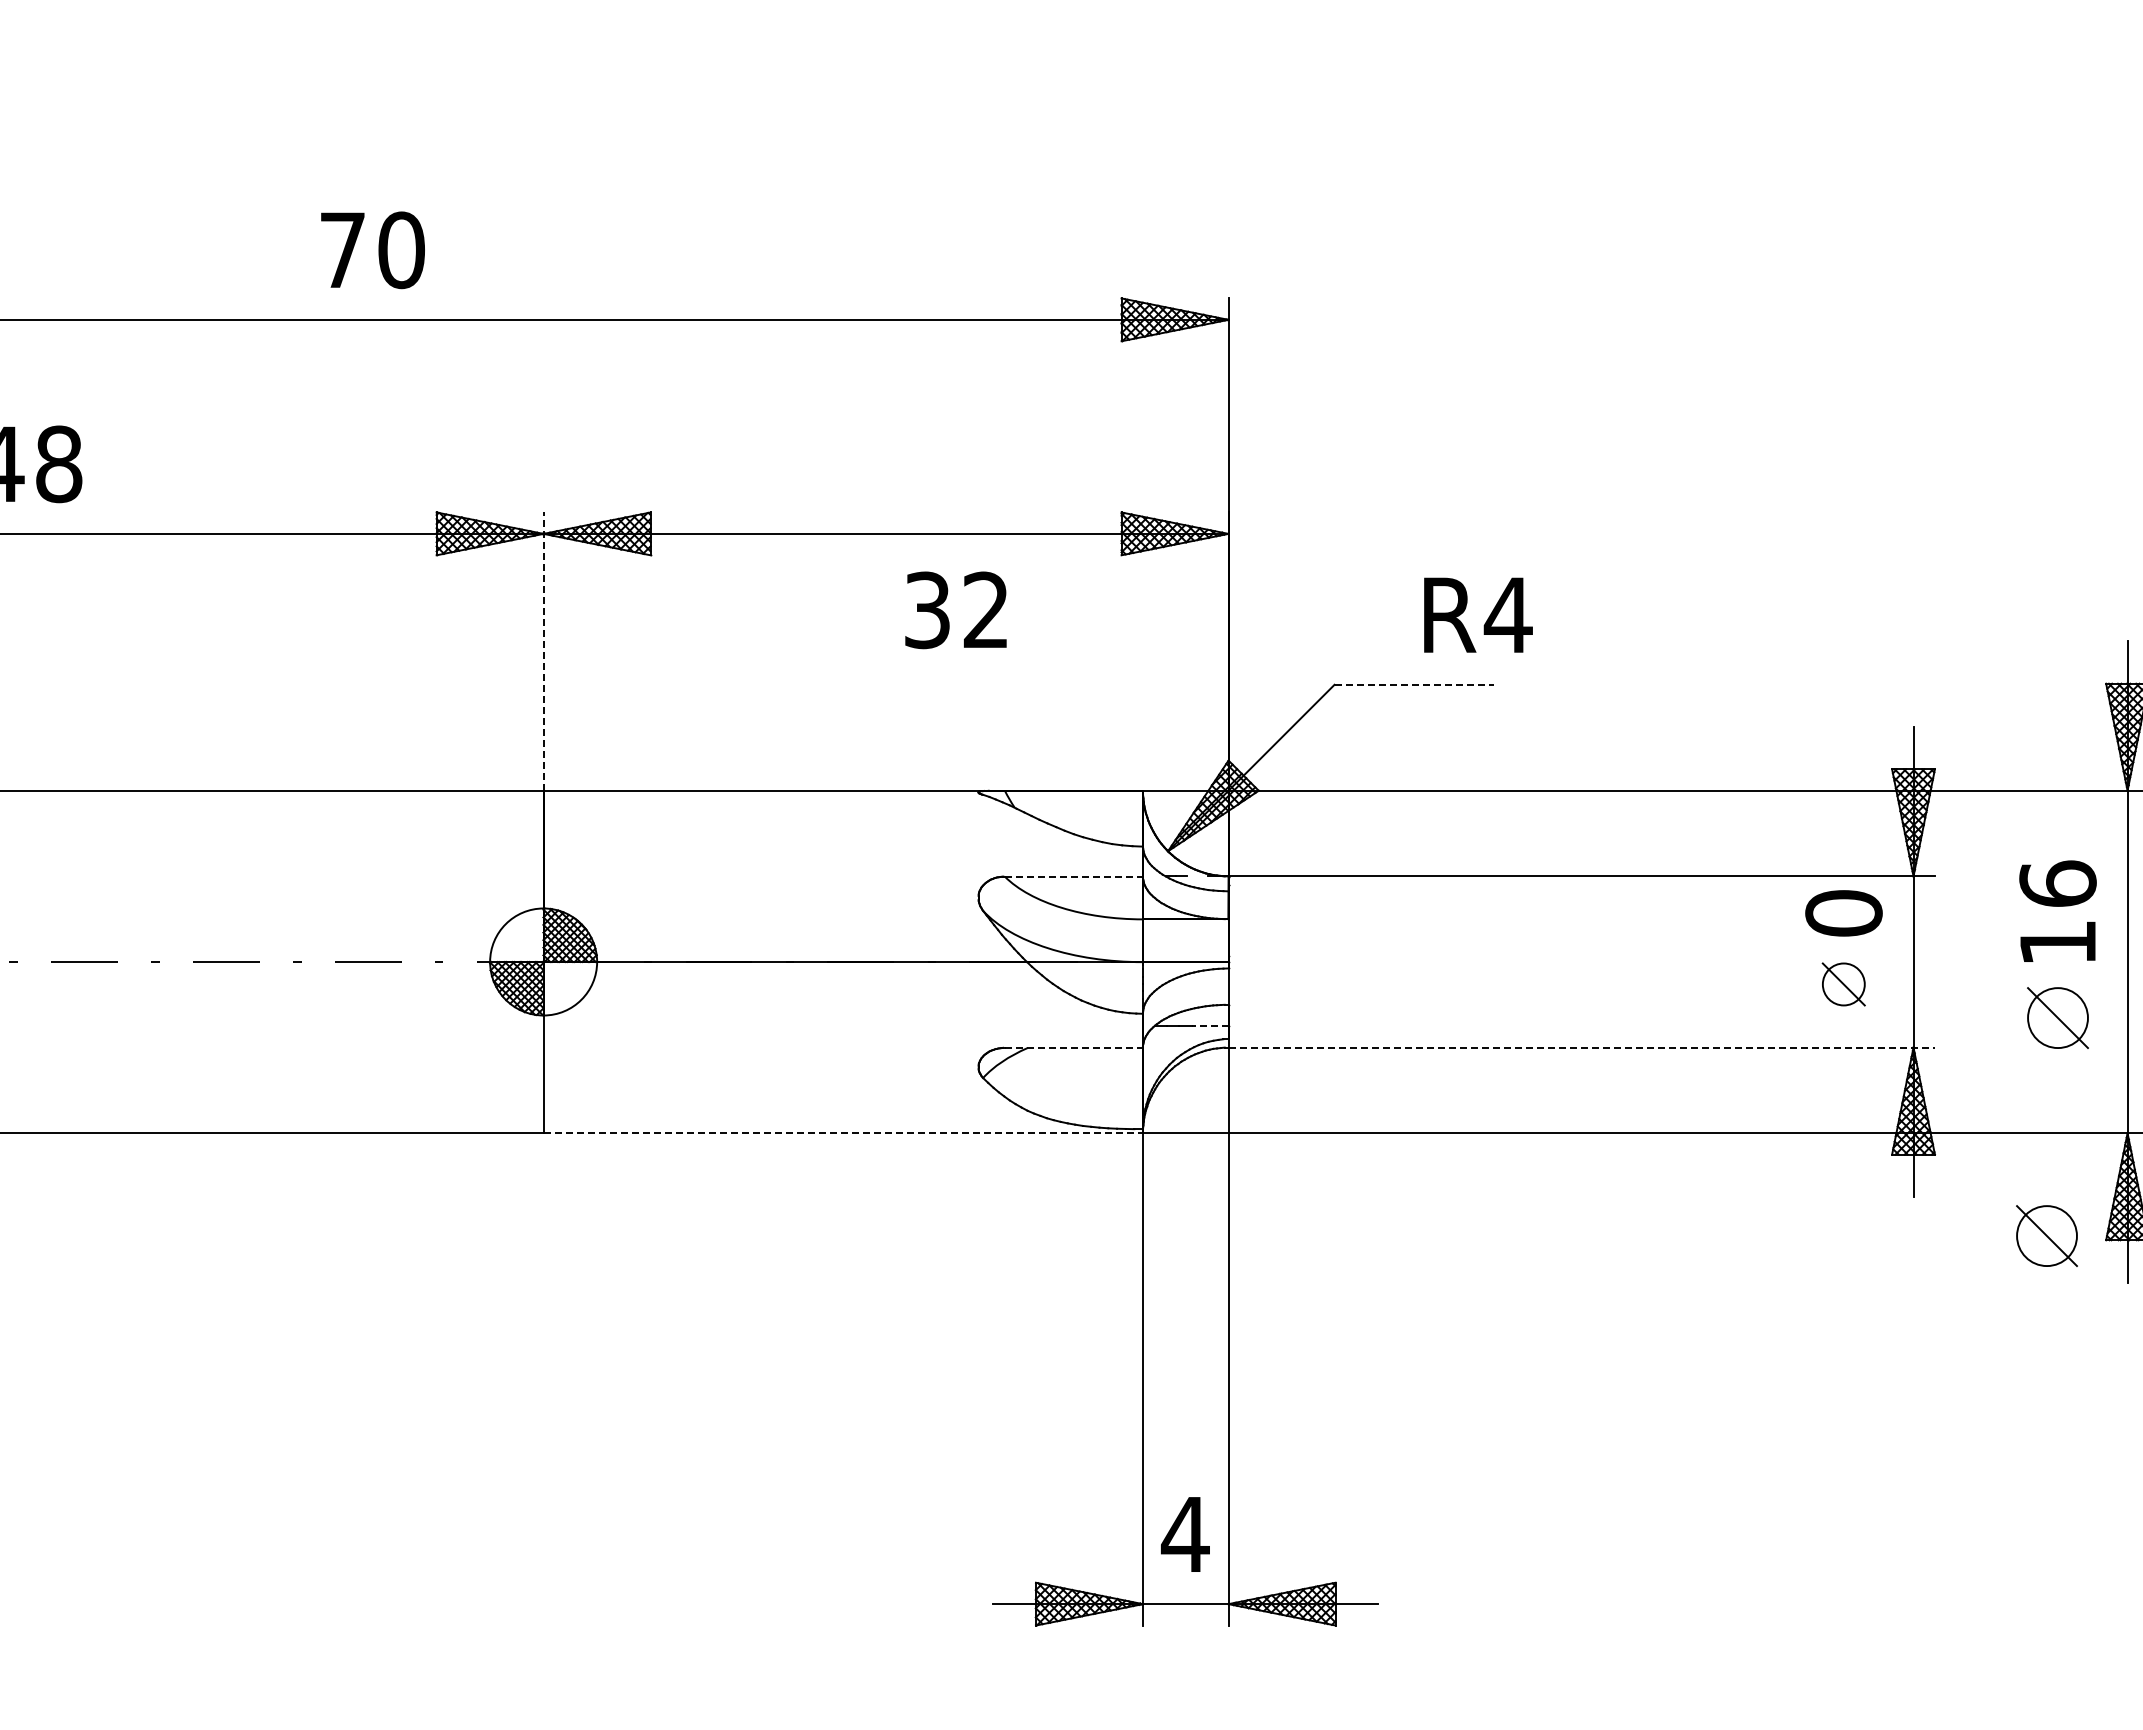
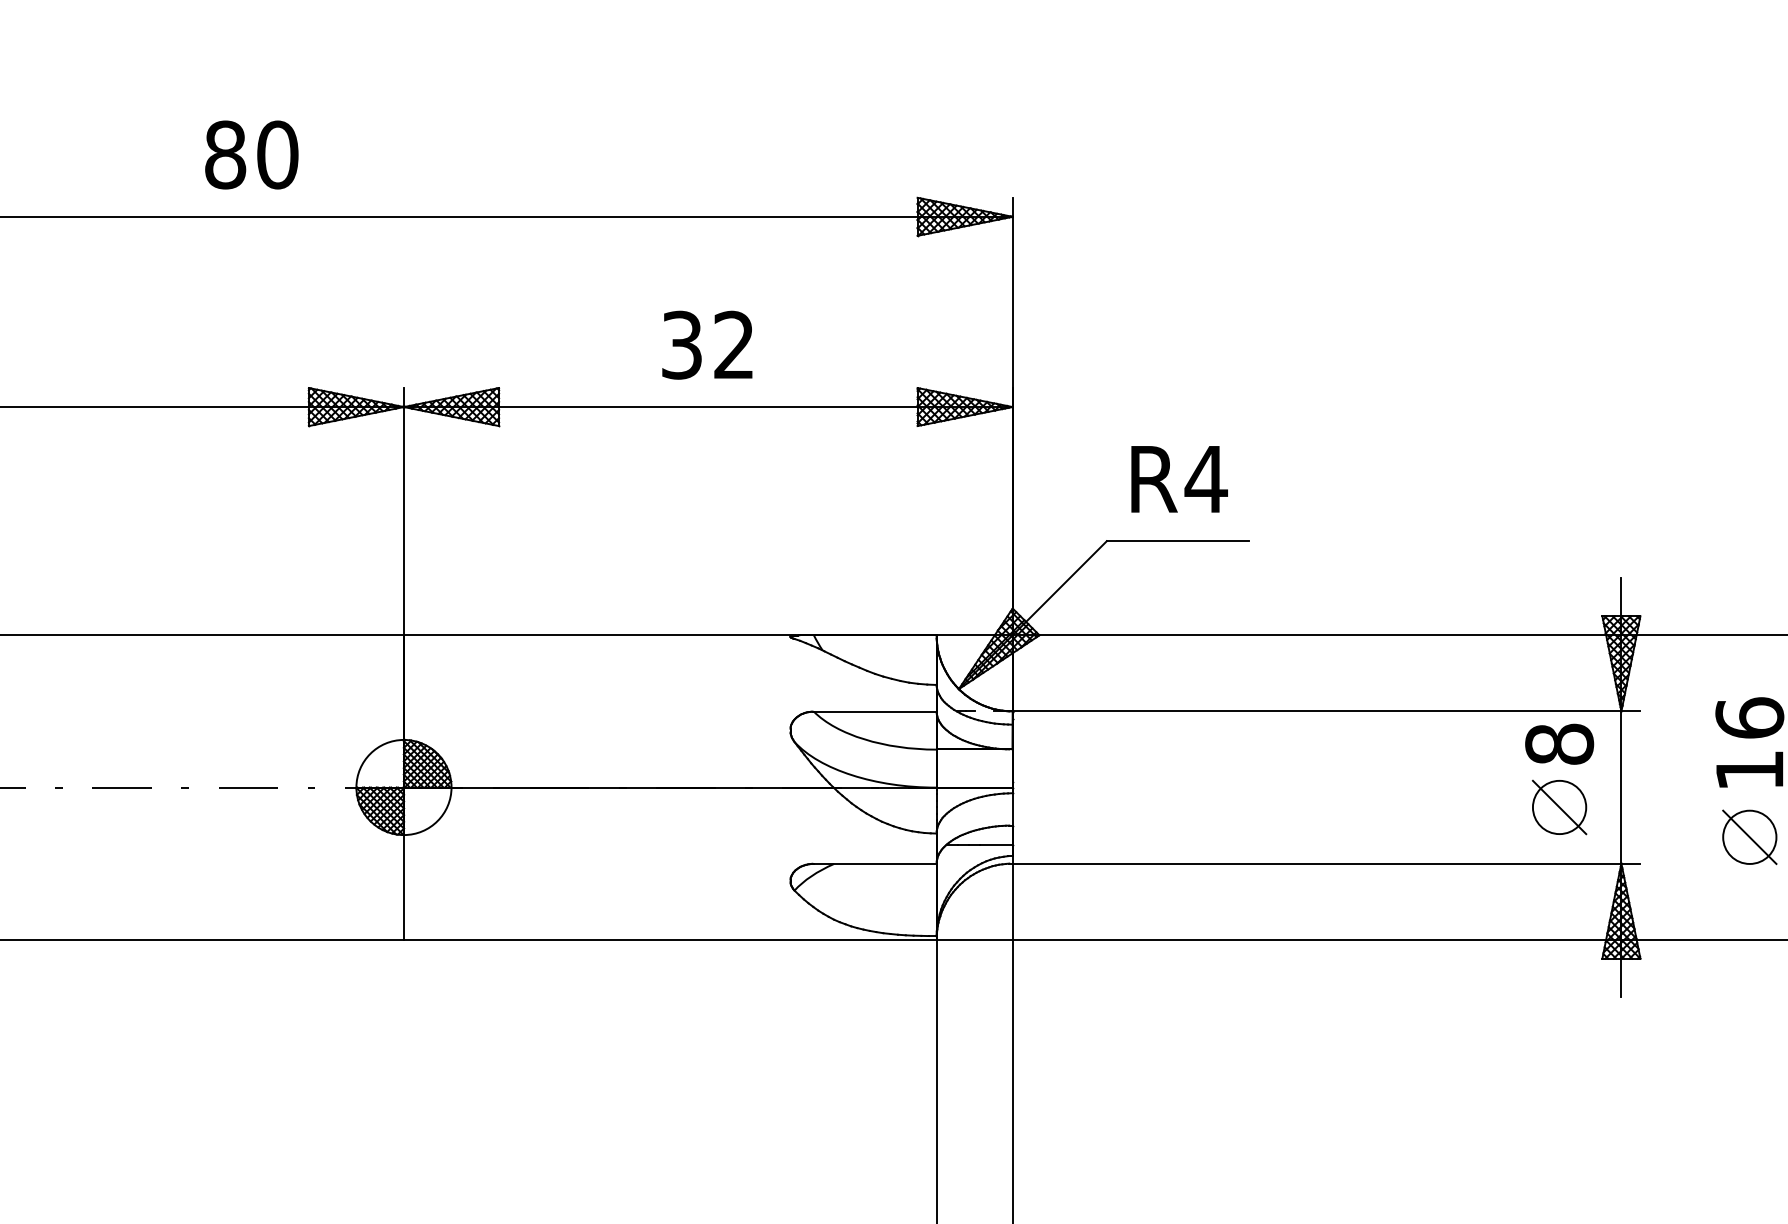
text: (342, 250) -> (225, 155), 70 -> 80
text: (955, 610) -> (706, 345), moved
text: (1478, 614) -> (1179, 478), moved
line: (543, 651) -> (403, 511), dashed -> solid
line: (1414, 684) -> (1177, 540), dashed -> solid
line: (1074, 876) -> (875, 711), dashed -> solid
text: (1843, 913) -> (1559, 744), 0 -> 8
part: (1843, 984) -> (1559, 807), size x1.43
line: (1210, 1026) -> (996, 844), dashed -> solid
line: (1074, 1047) -> (875, 863), dashed -> solid
line: (1582, 1047) -> (1327, 863), dashed -> solid
line: (843, 1133) -> (670, 939), dashed -> solid
part: (2046, 1235) -> (1739, 1030), removed

